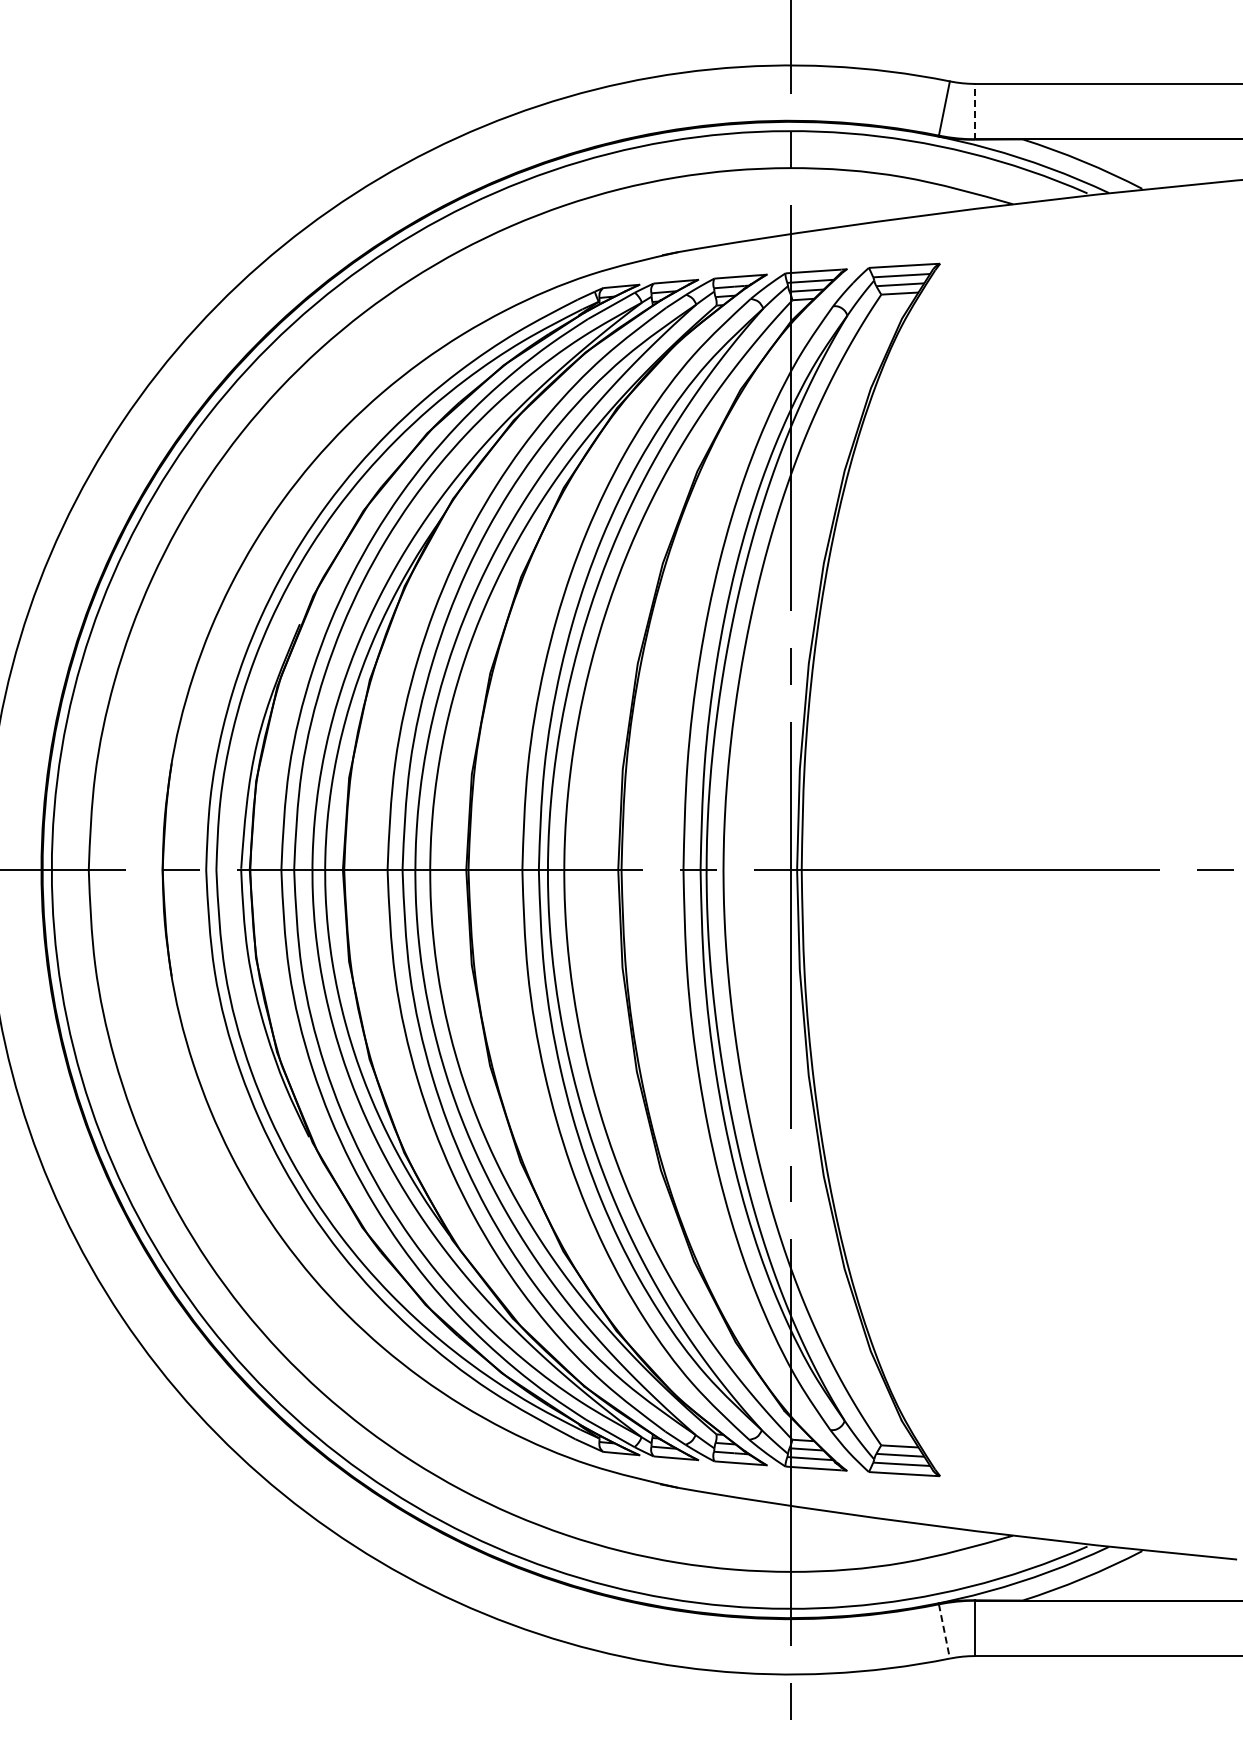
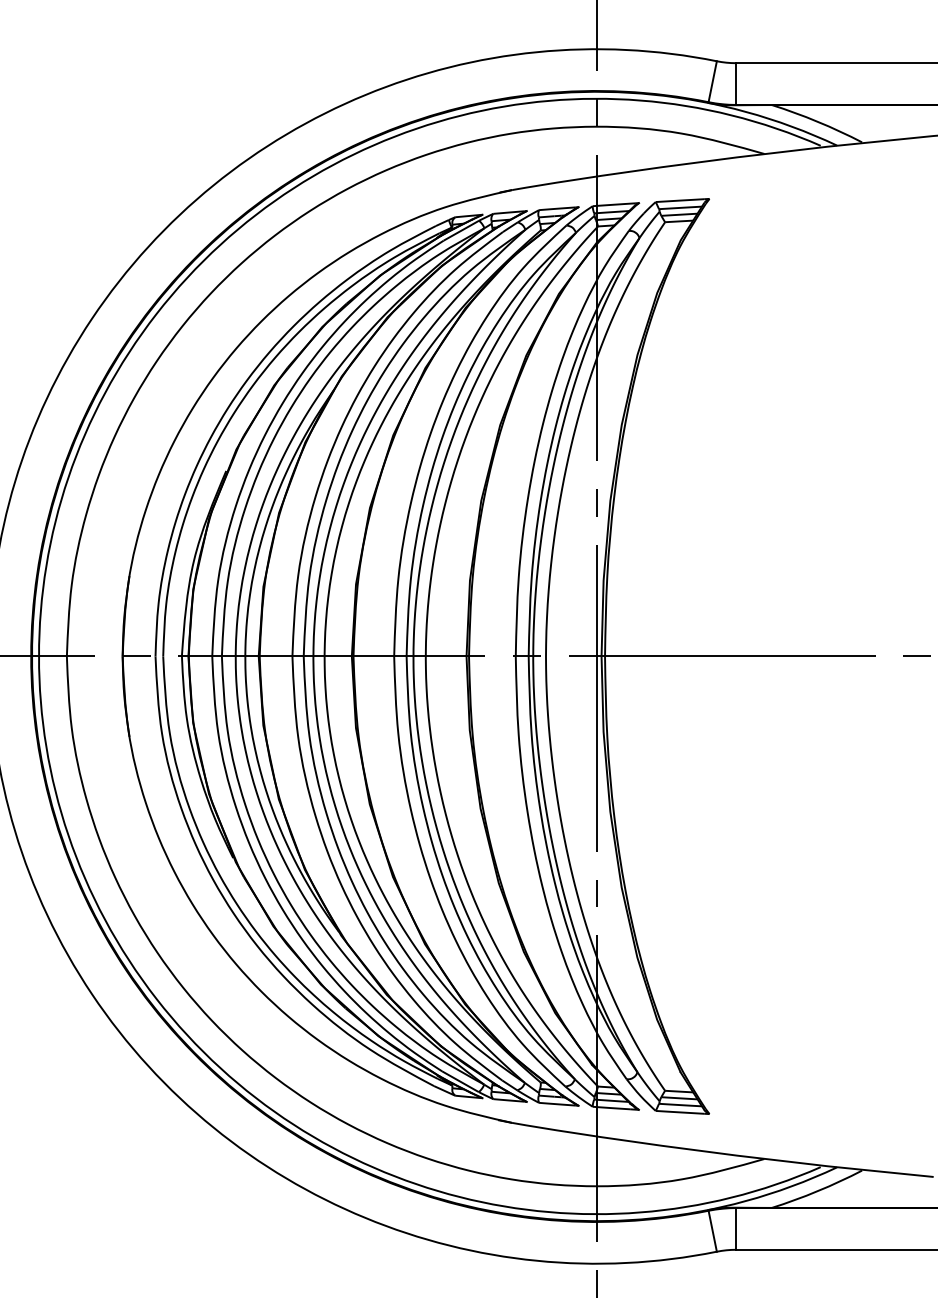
line: (975, 111) -> (736, 83), dashed -> solid
line: (944, 1631) -> (712, 1231), dashed -> solid

